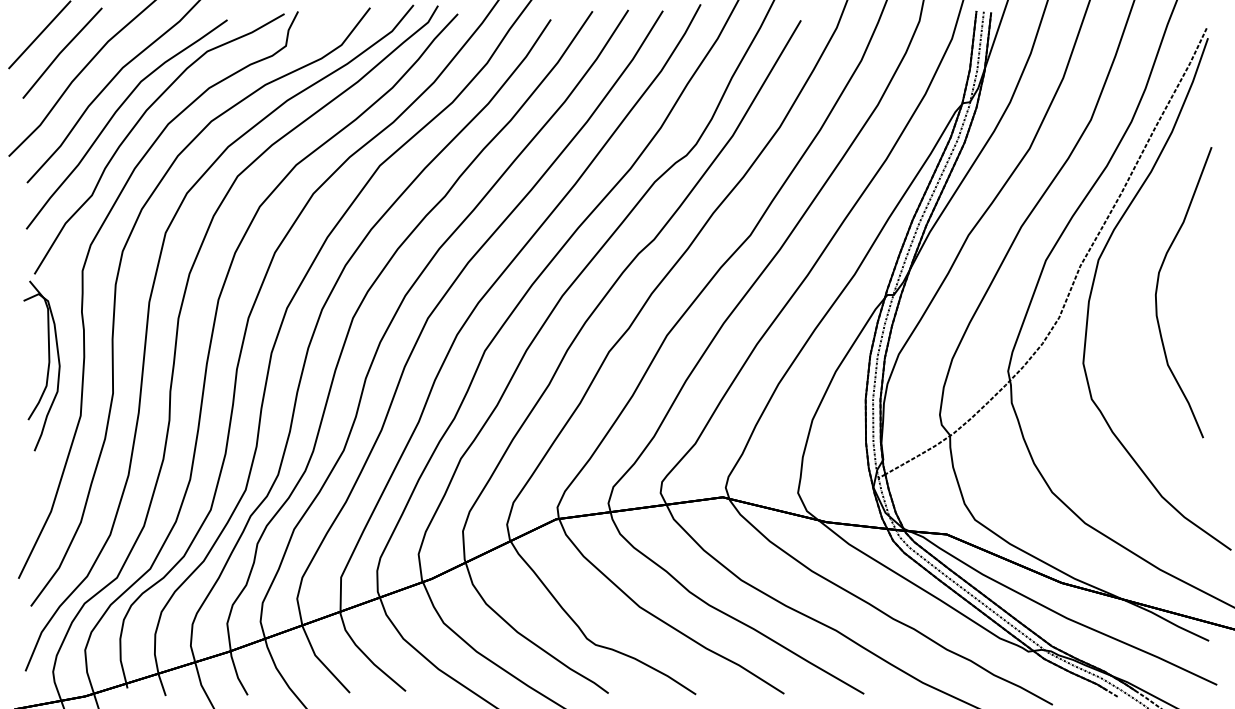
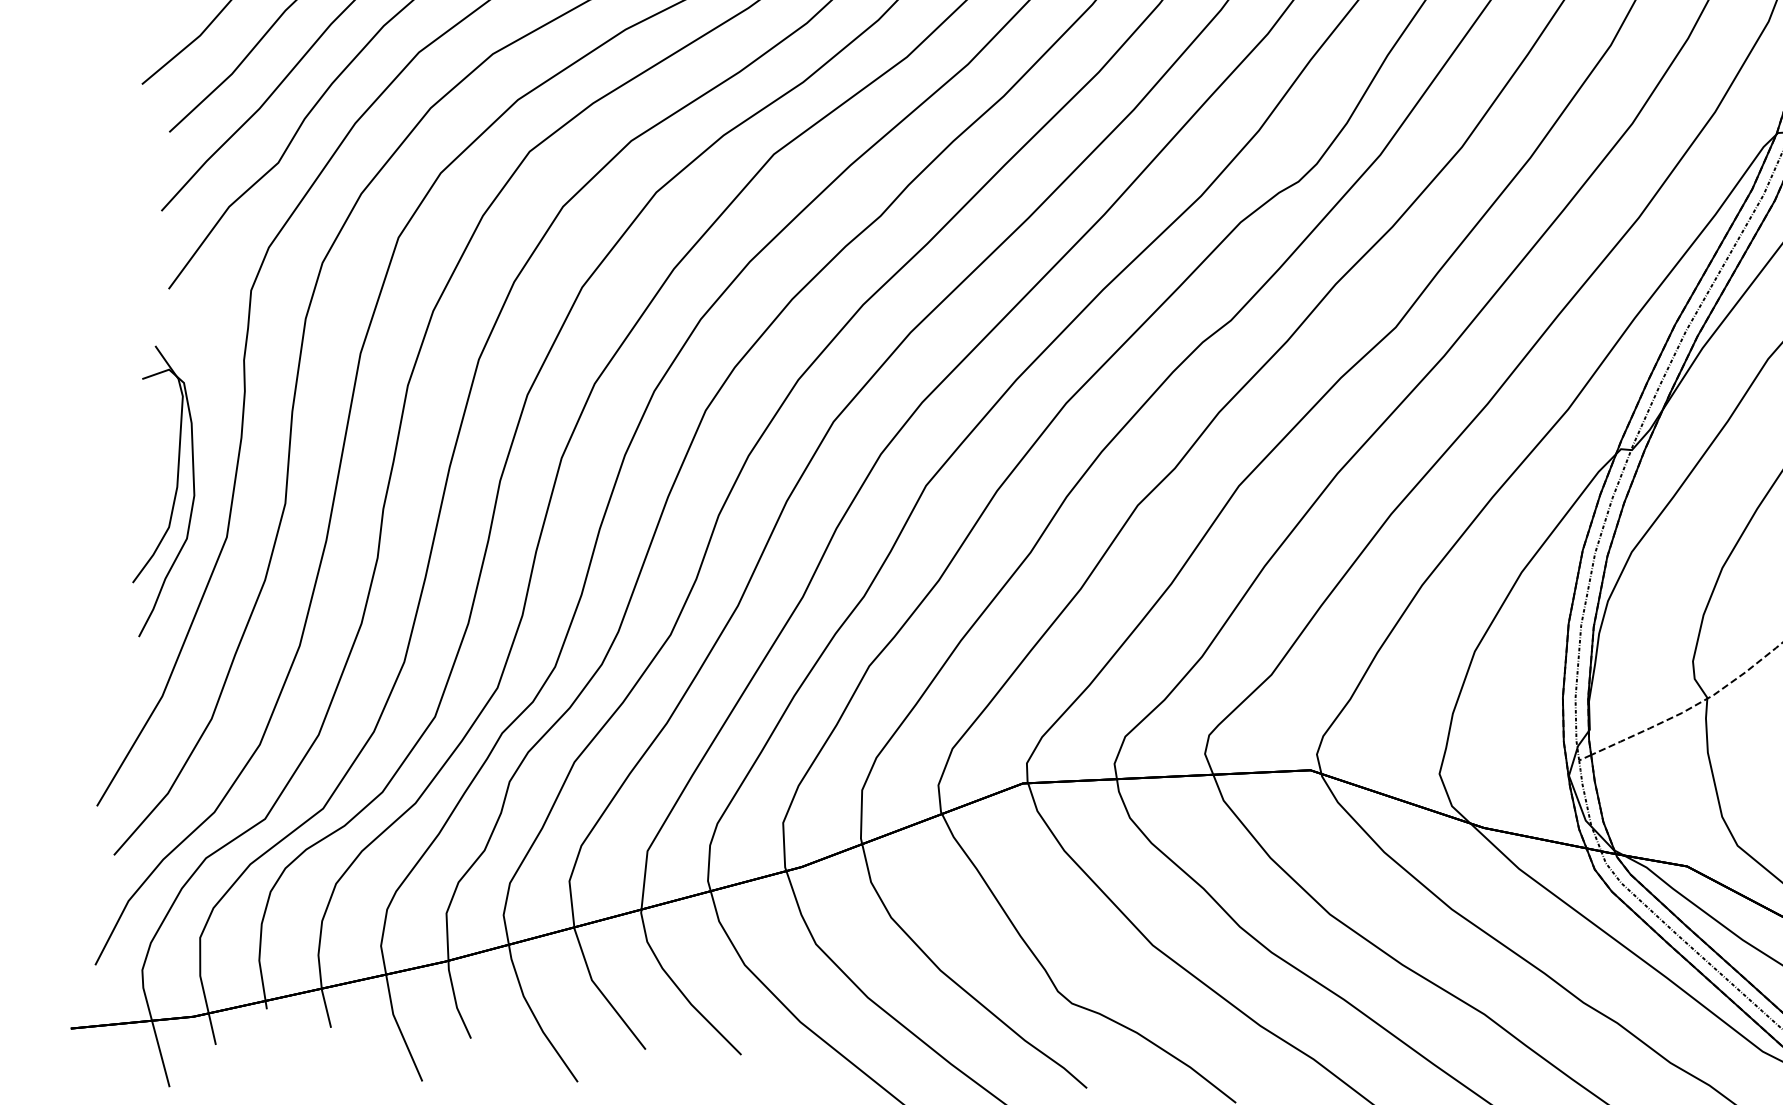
part: (47, 367) -> (173, 496), moved

